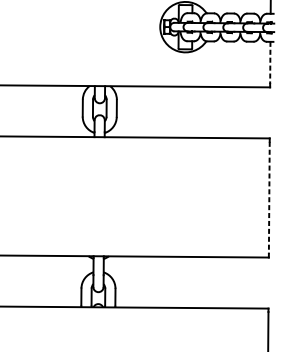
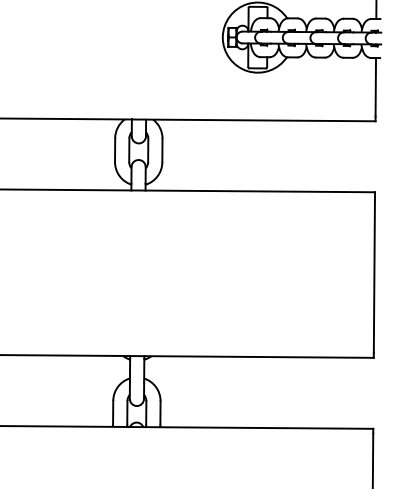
line: (270, 63) -> (375, 87), dashed -> solid
line: (269, 198) -> (374, 275), dashed -> solid

